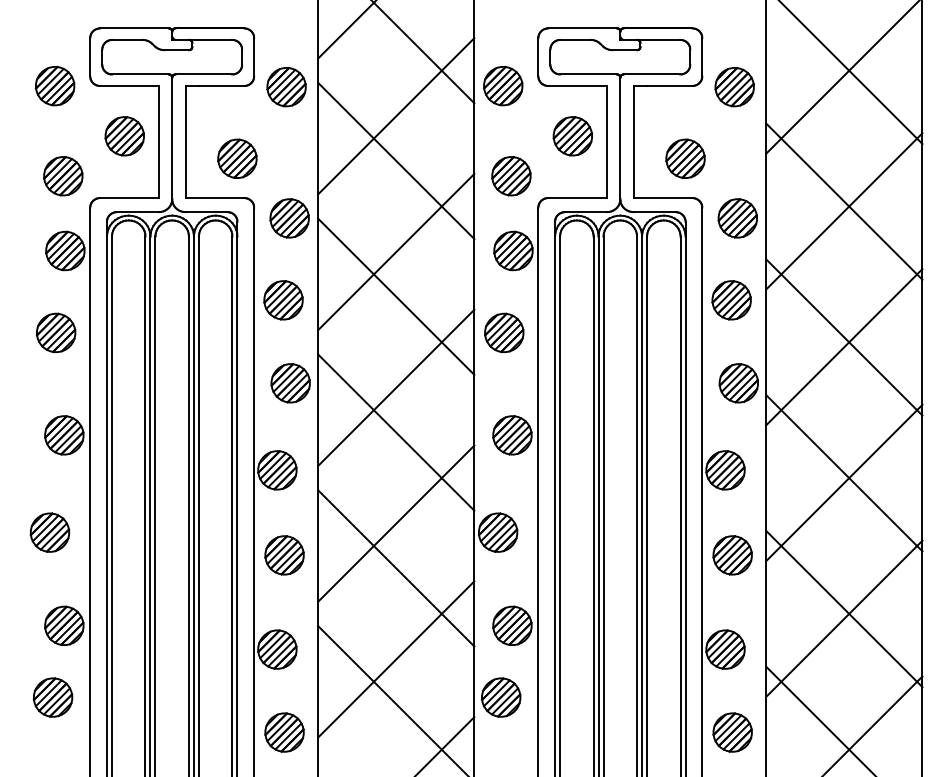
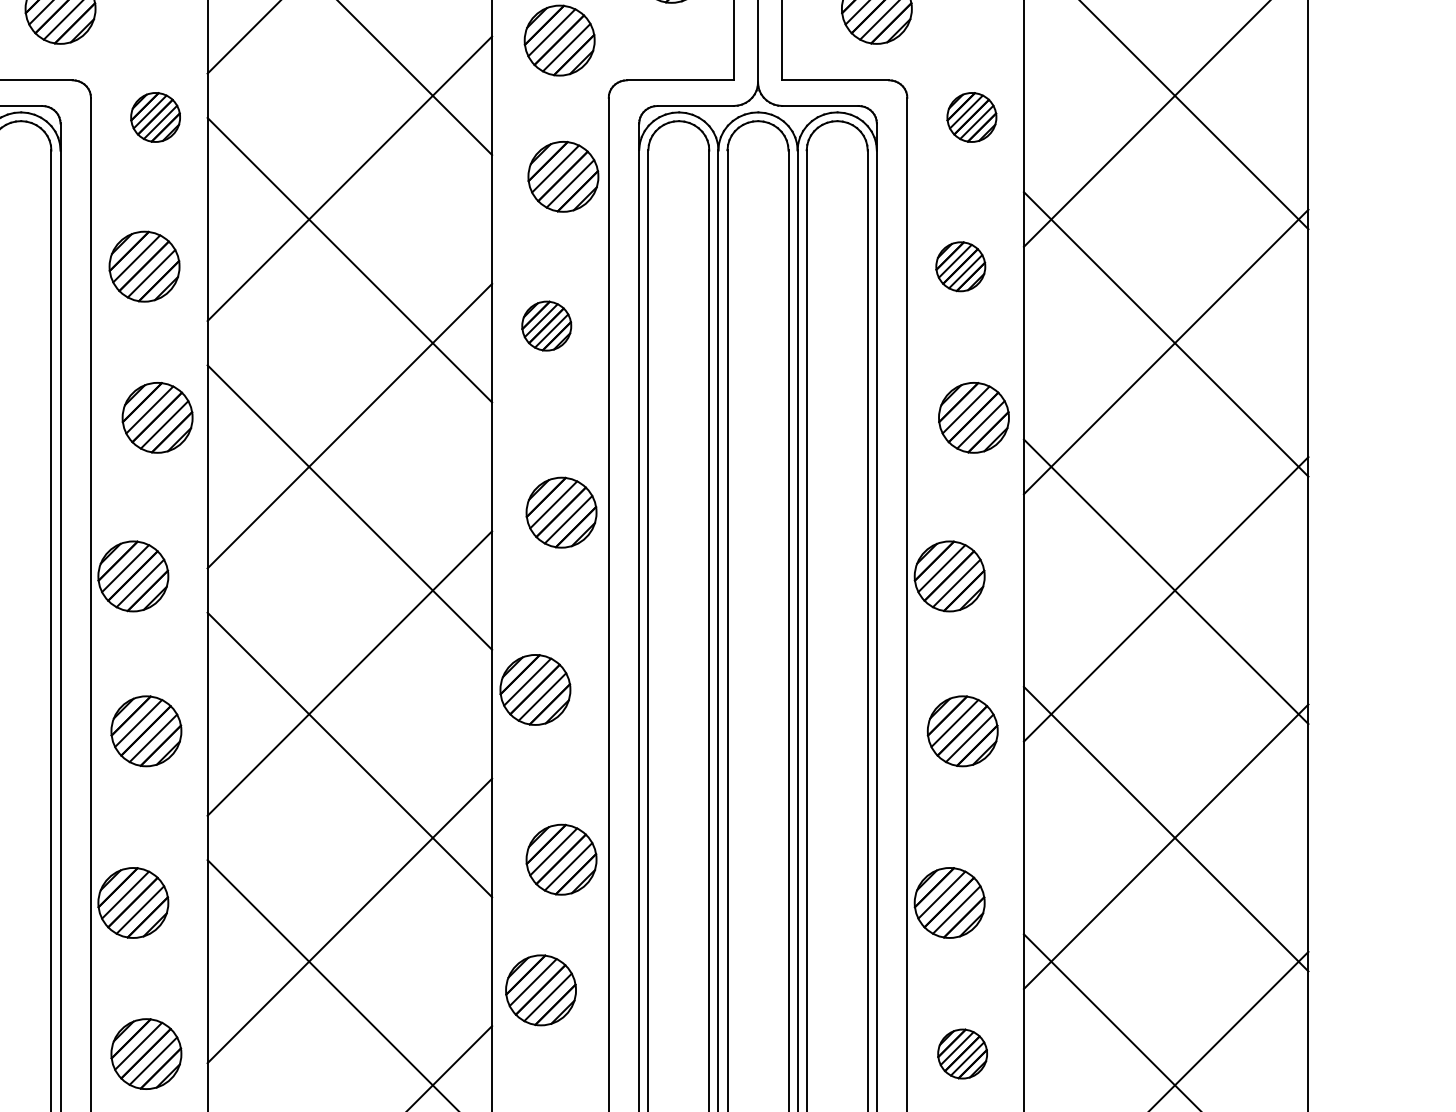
part: (289, 218) -> (155, 117), size x0.7
part: (737, 218) -> (971, 117), size x0.7
part: (731, 300) -> (960, 266), size x0.7
part: (504, 332) -> (547, 325), size x0.7
part: (732, 732) -> (962, 1053), size x0.7

